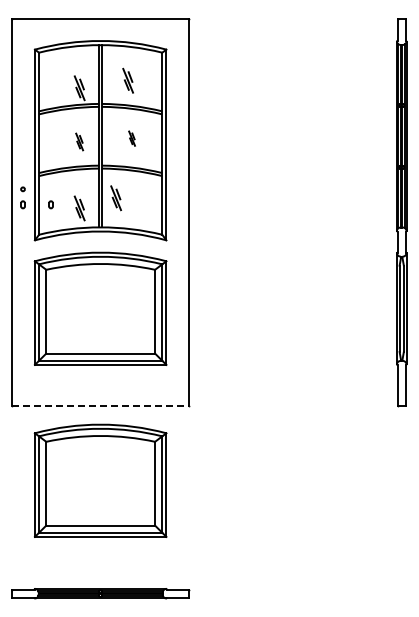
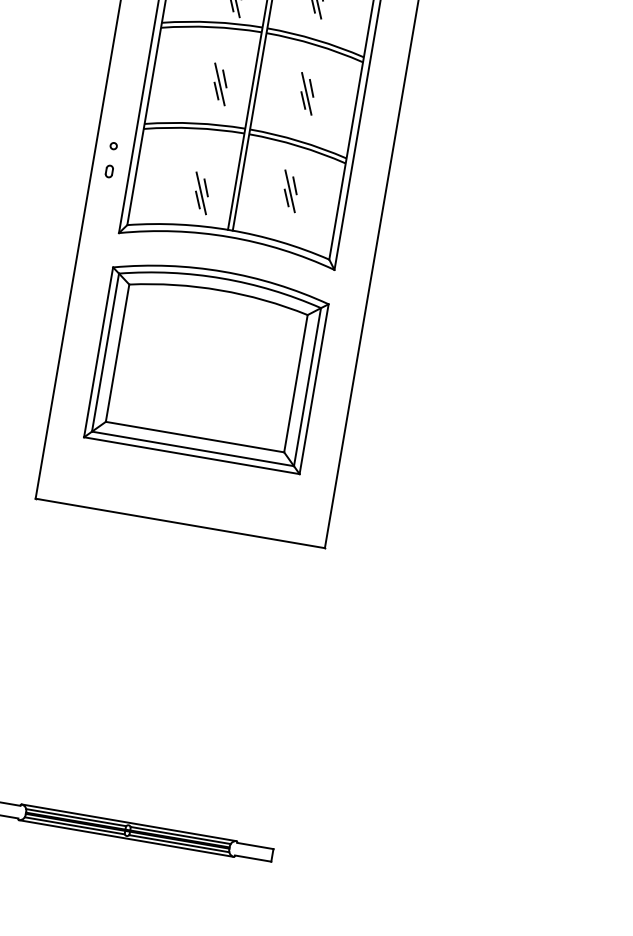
part: (131, 138) -> (305, 93), size x1.67
part: (79, 141) -> (219, 83), size x1.43
part: (115, 198) -> (288, 191), moved
part: (50, 204) -> (154, 178), removed
line: (101, 406) -> (181, 524), dashed -> solid
part: (100, 480) -> (159, 645), removed

